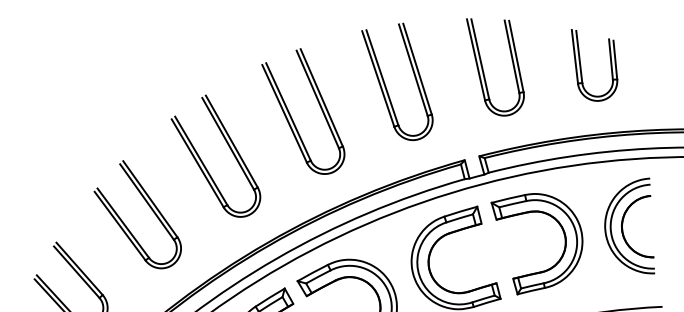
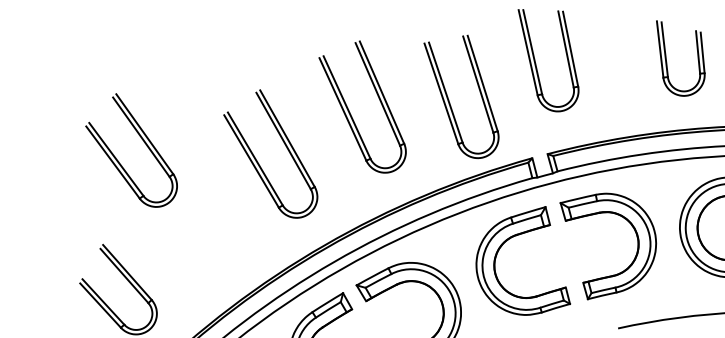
part: (581, 69) -> (667, 62), moved
part: (483, 70) -> (536, 63), moved
part: (385, 84) -> (449, 99), moved
part: (150, 208) -> (144, 143), moved

